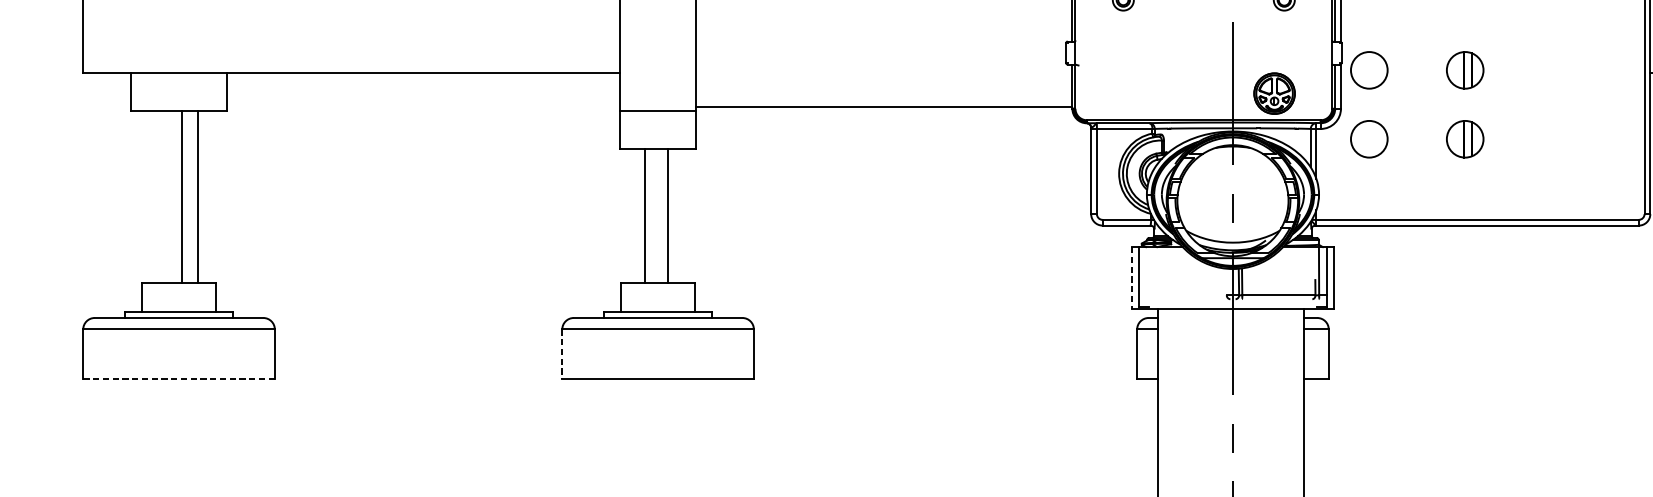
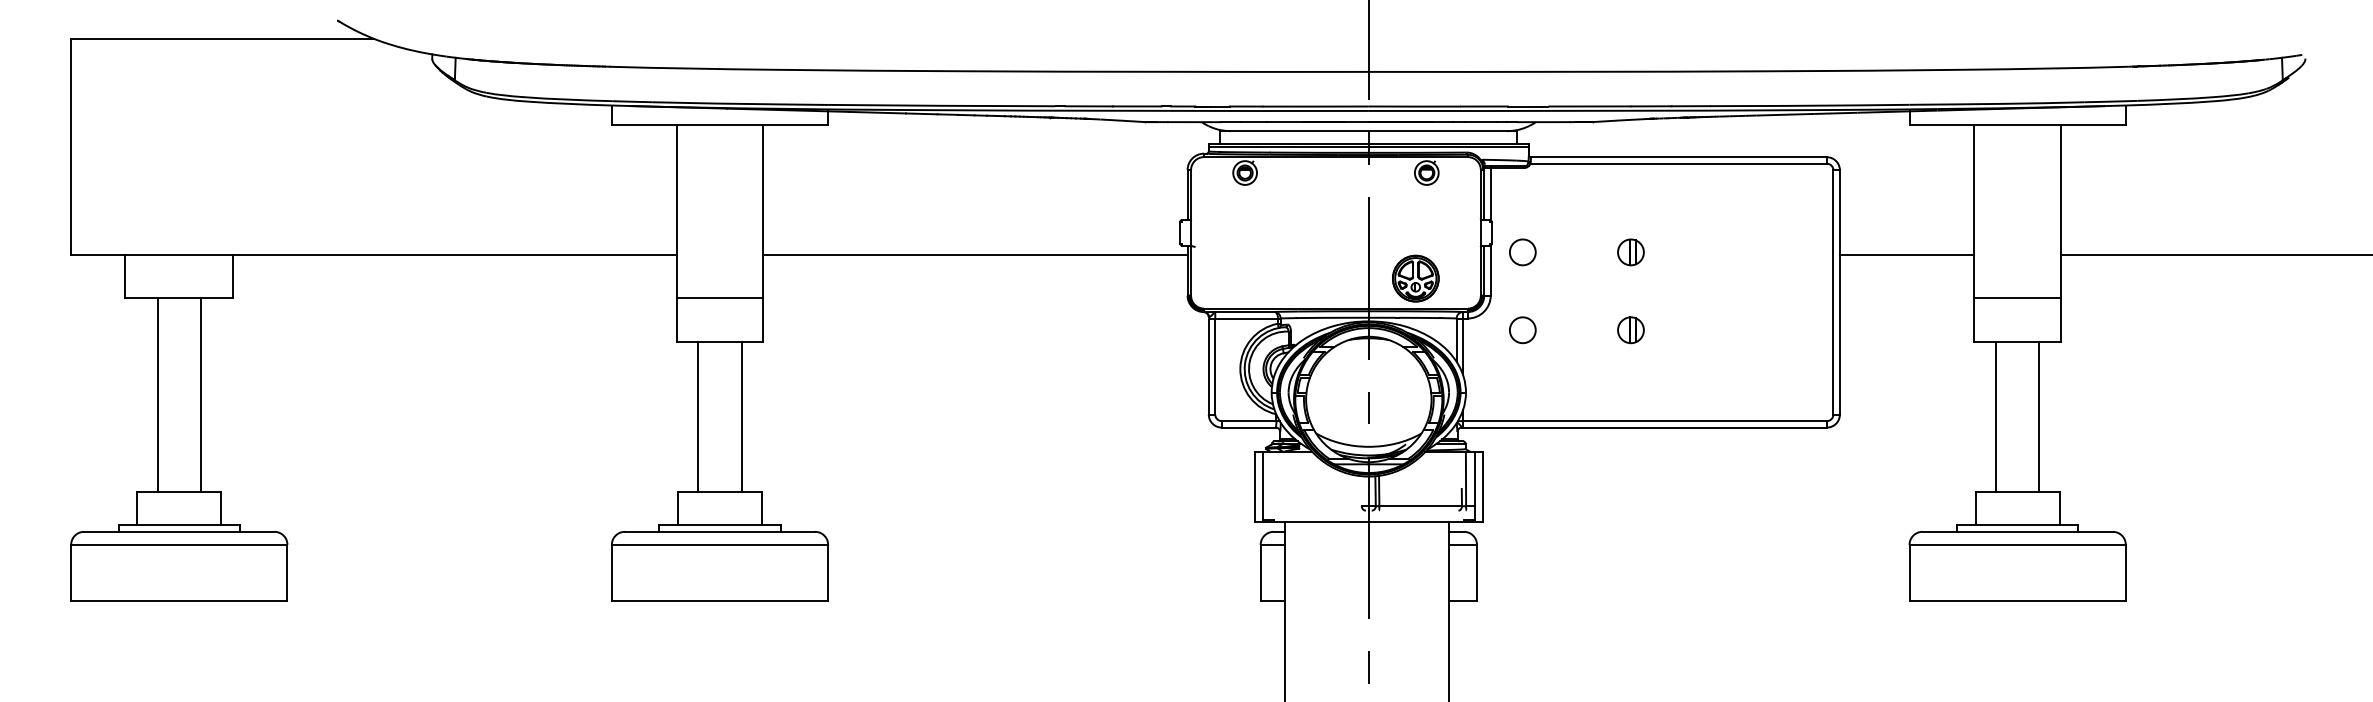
circle: (1369, 70) -> (1522, 252), size x0.62
part: (1464, 70) -> (1630, 252), size x0.62
line: (884, 107) -> (975, 255), moved
circle: (1369, 139) -> (1522, 330), size x0.62
part: (1464, 139) -> (1630, 330), size x0.62
line: (181, 197) -> (157, 395), moved
line: (645, 215) -> (741, 416), moved
line: (668, 215) -> (698, 416), moved
line: (1131, 278) -> (1254, 487), dashed -> solid
line: (561, 354) -> (611, 573), dashed -> solid
line: (178, 379) -> (178, 601), dashed -> solid

